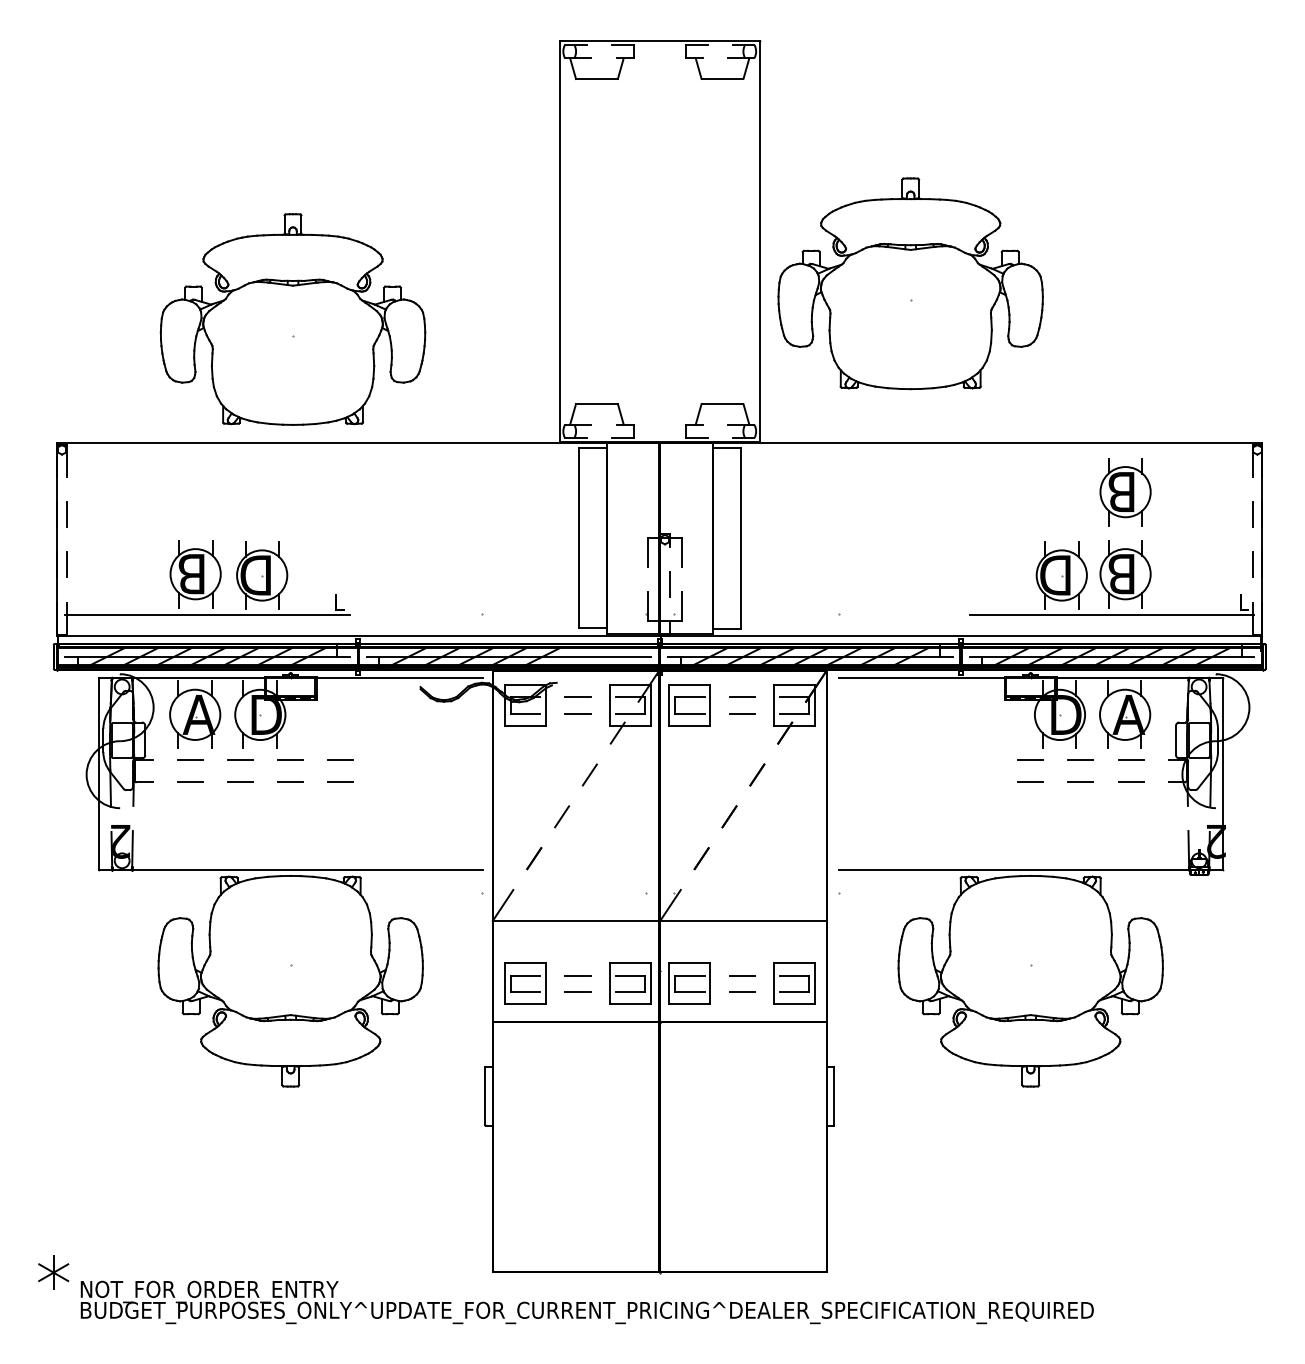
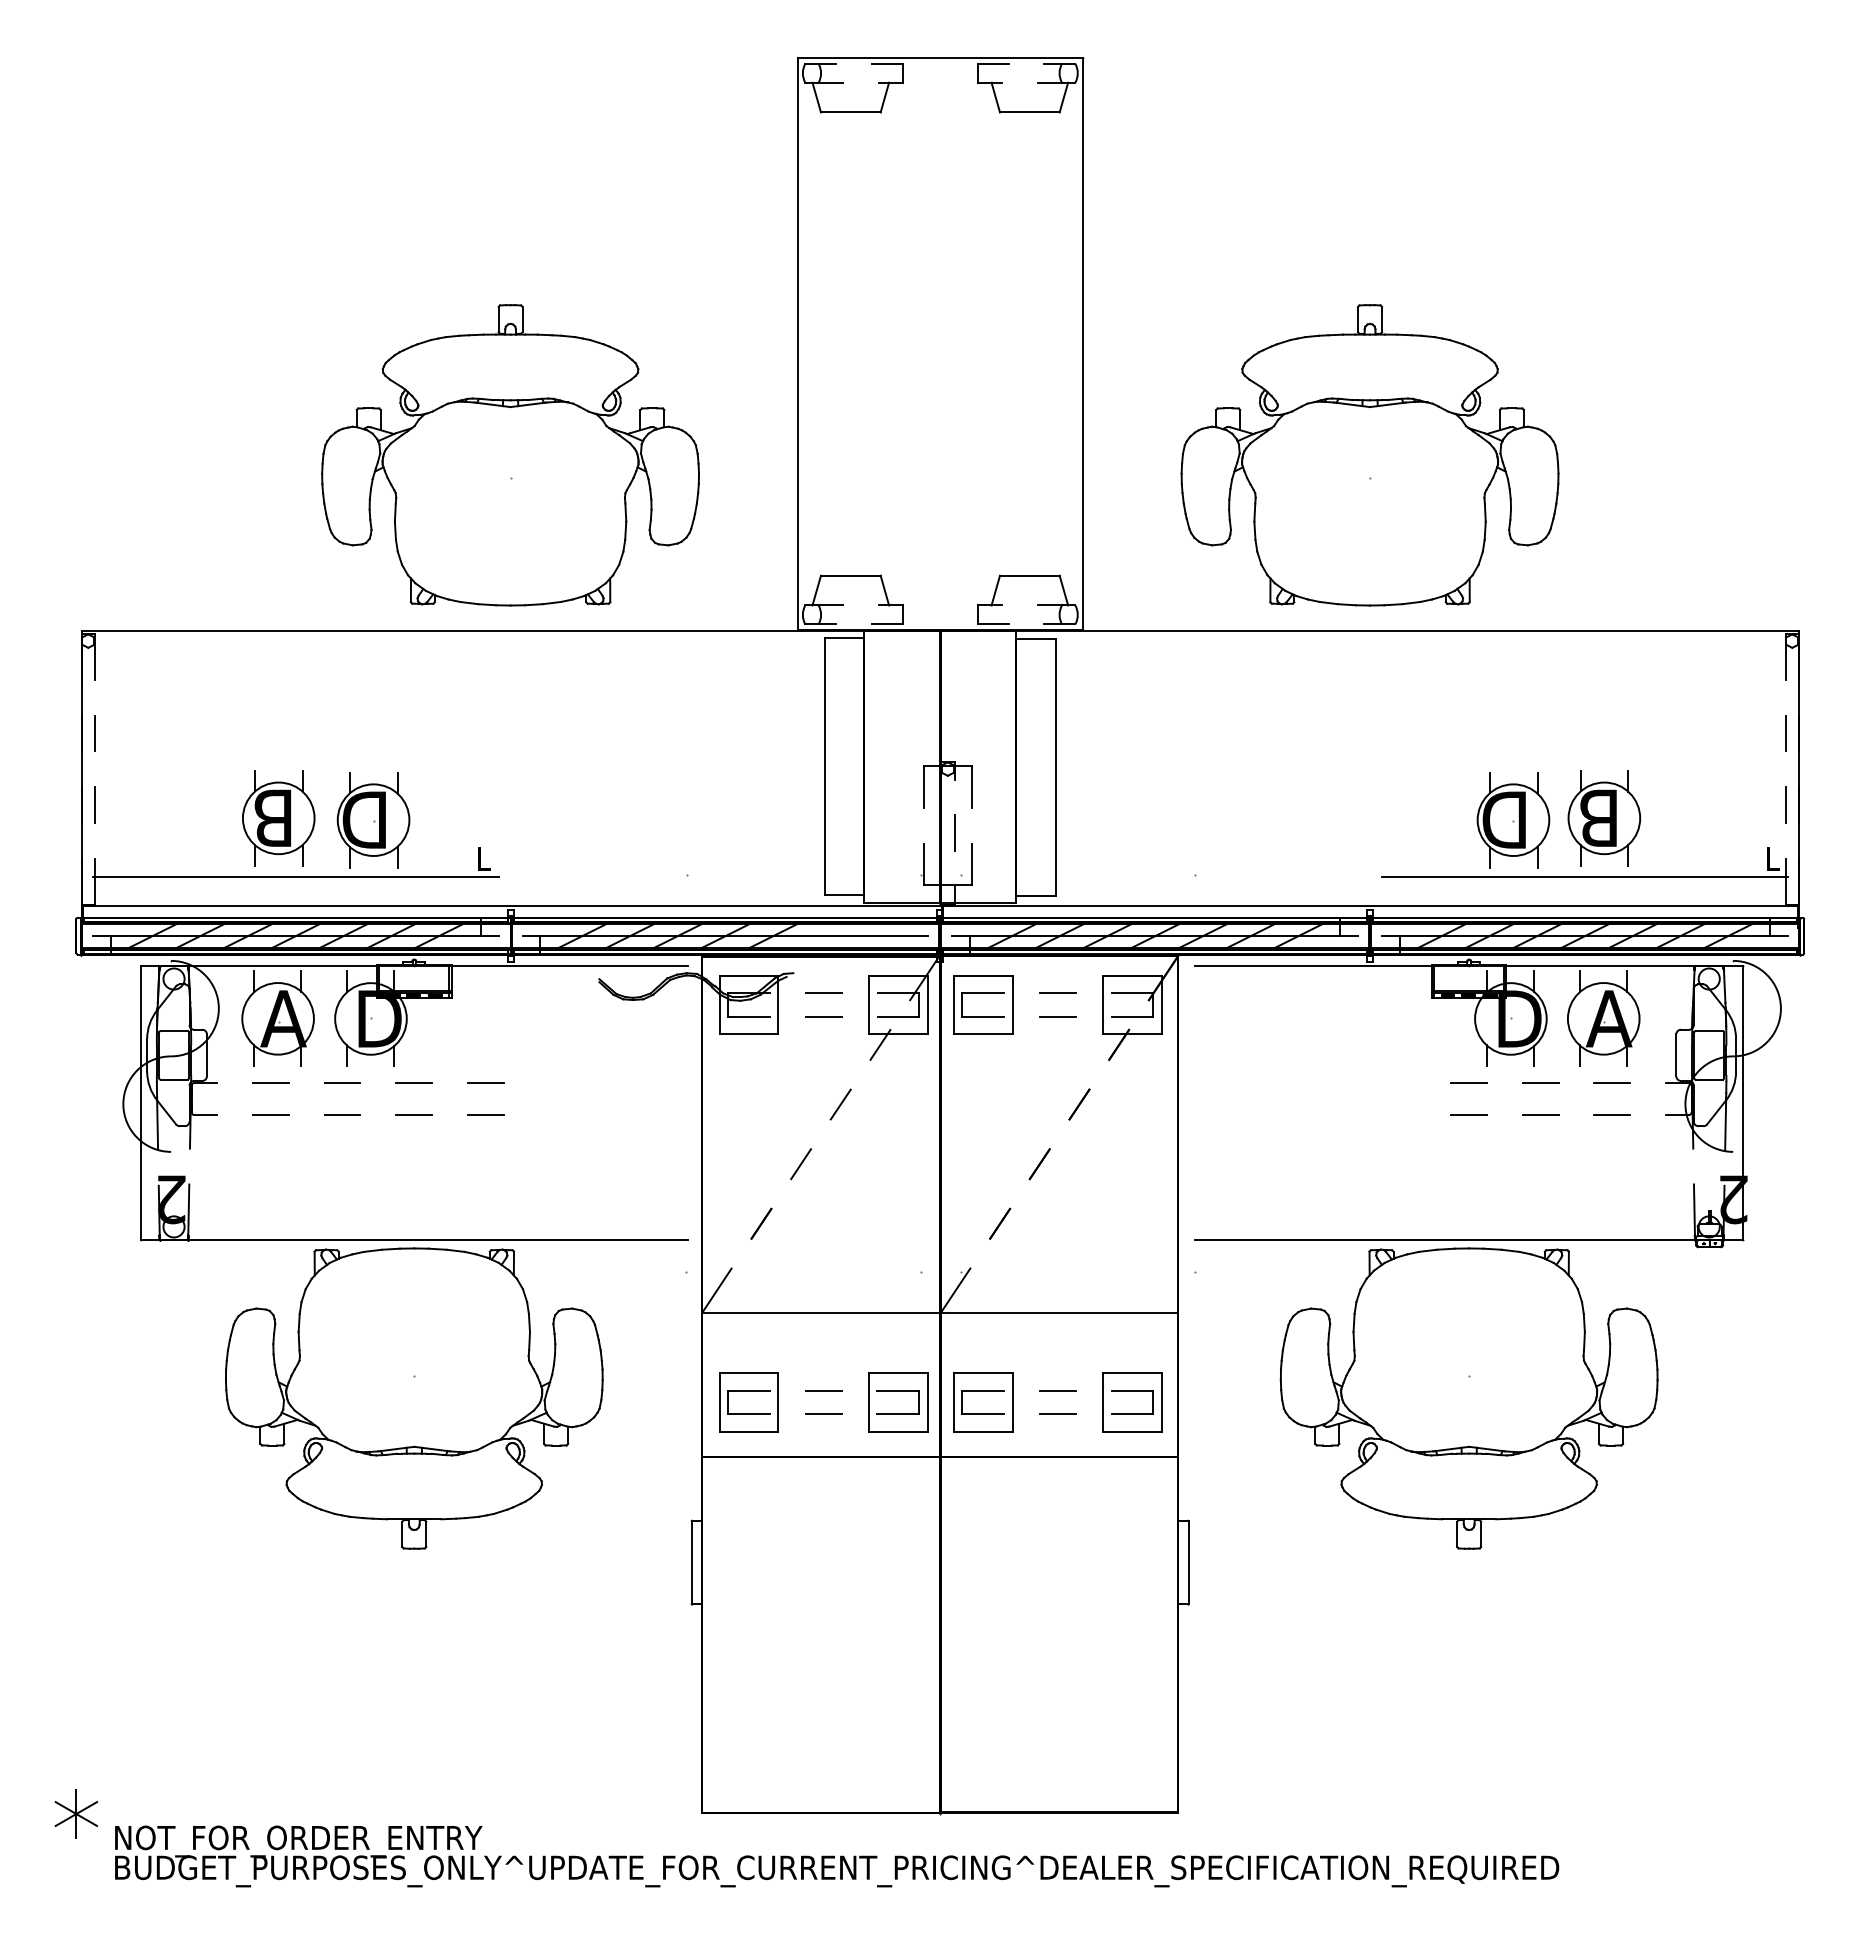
part: (910, 283) -> (1369, 455), moved
part: (292, 319) -> (510, 455), moved
part: (1125, 492) -> (1604, 701), removed

